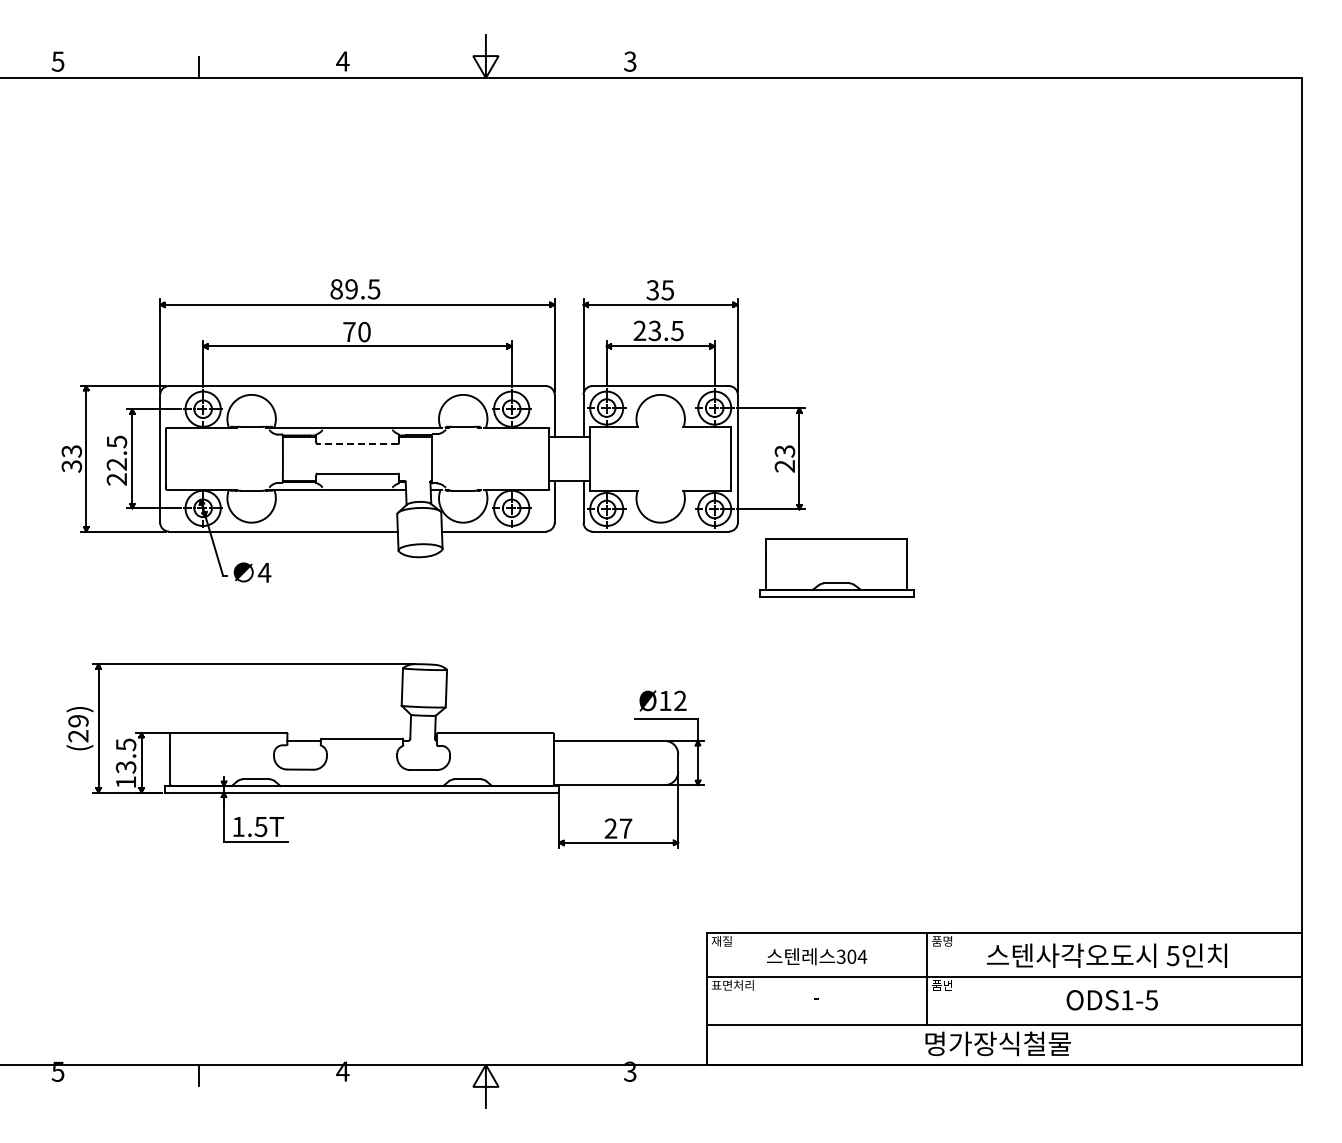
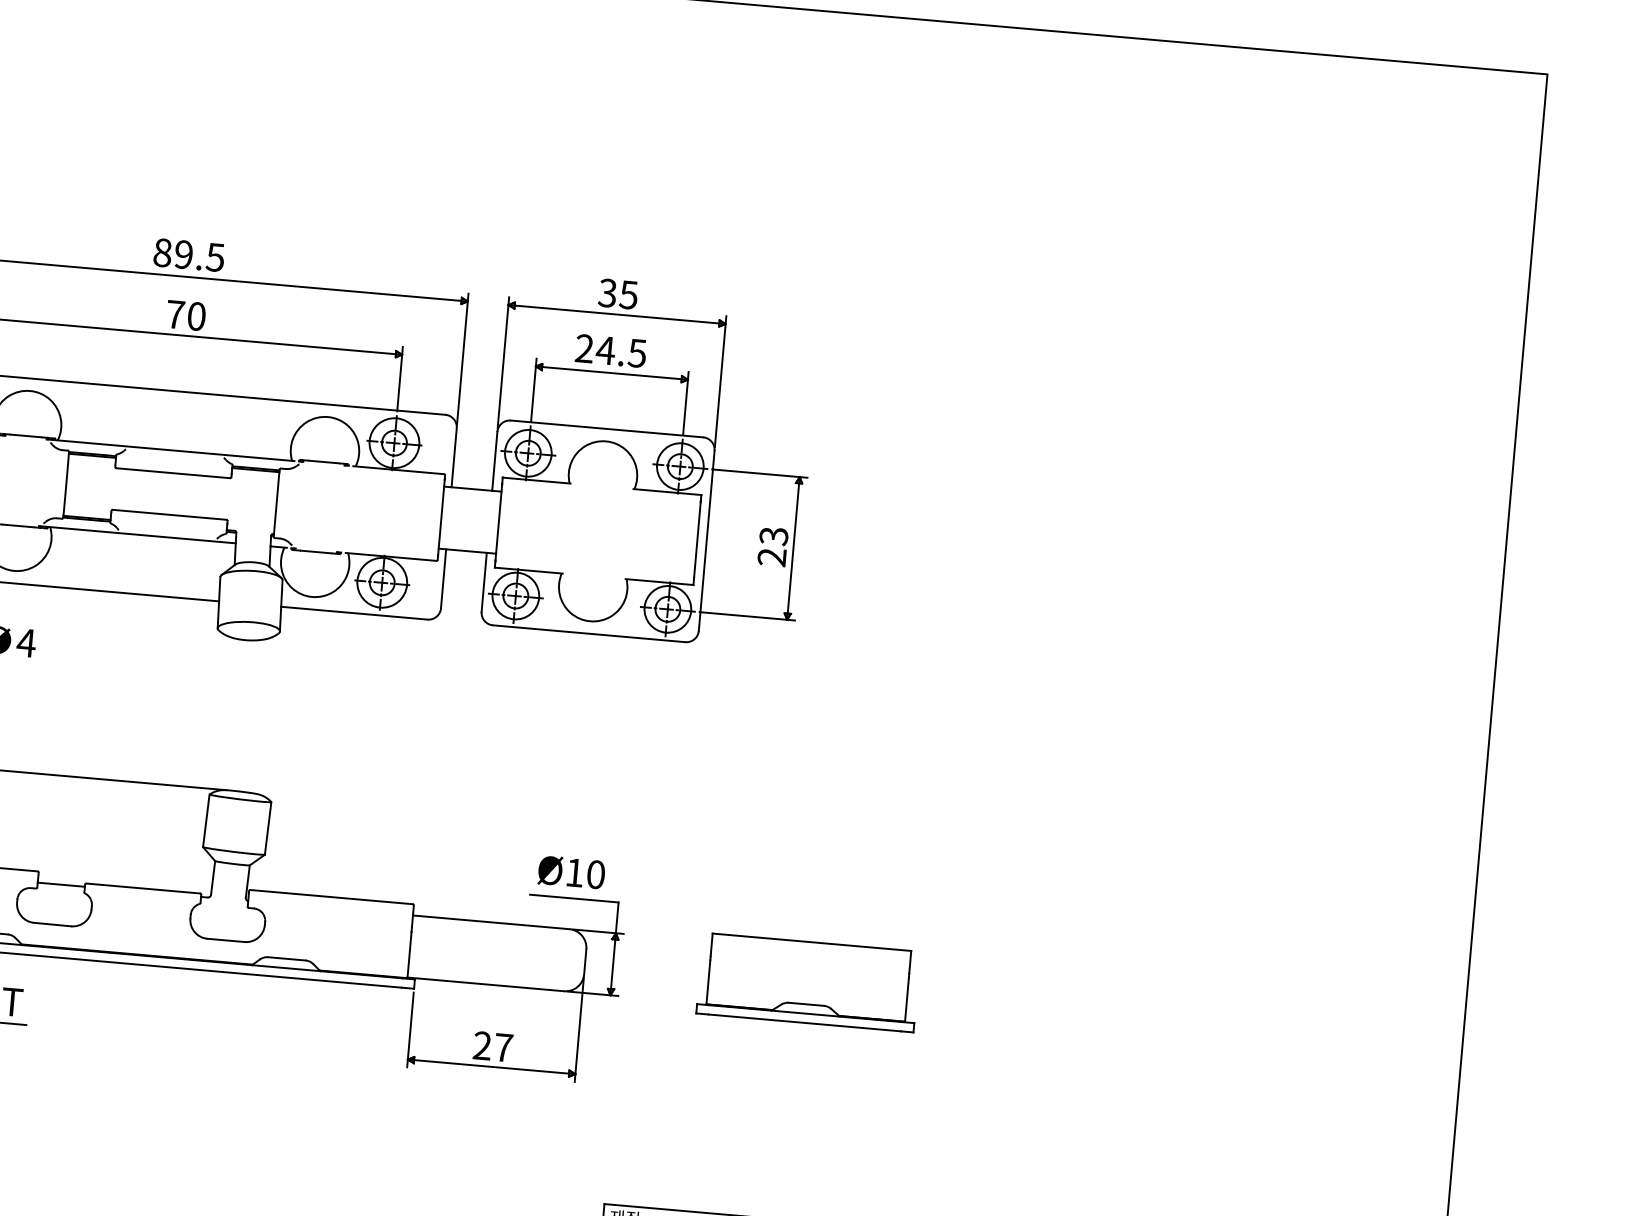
text: (654, 330) -> (605, 349), 23.5 -> 24.5
line: (357, 444) -> (173, 473), dashed -> solid
part: (836, 567) -> (808, 981), moved
text: (680, 700) -> (596, 874), Ø12 -> Ø10

